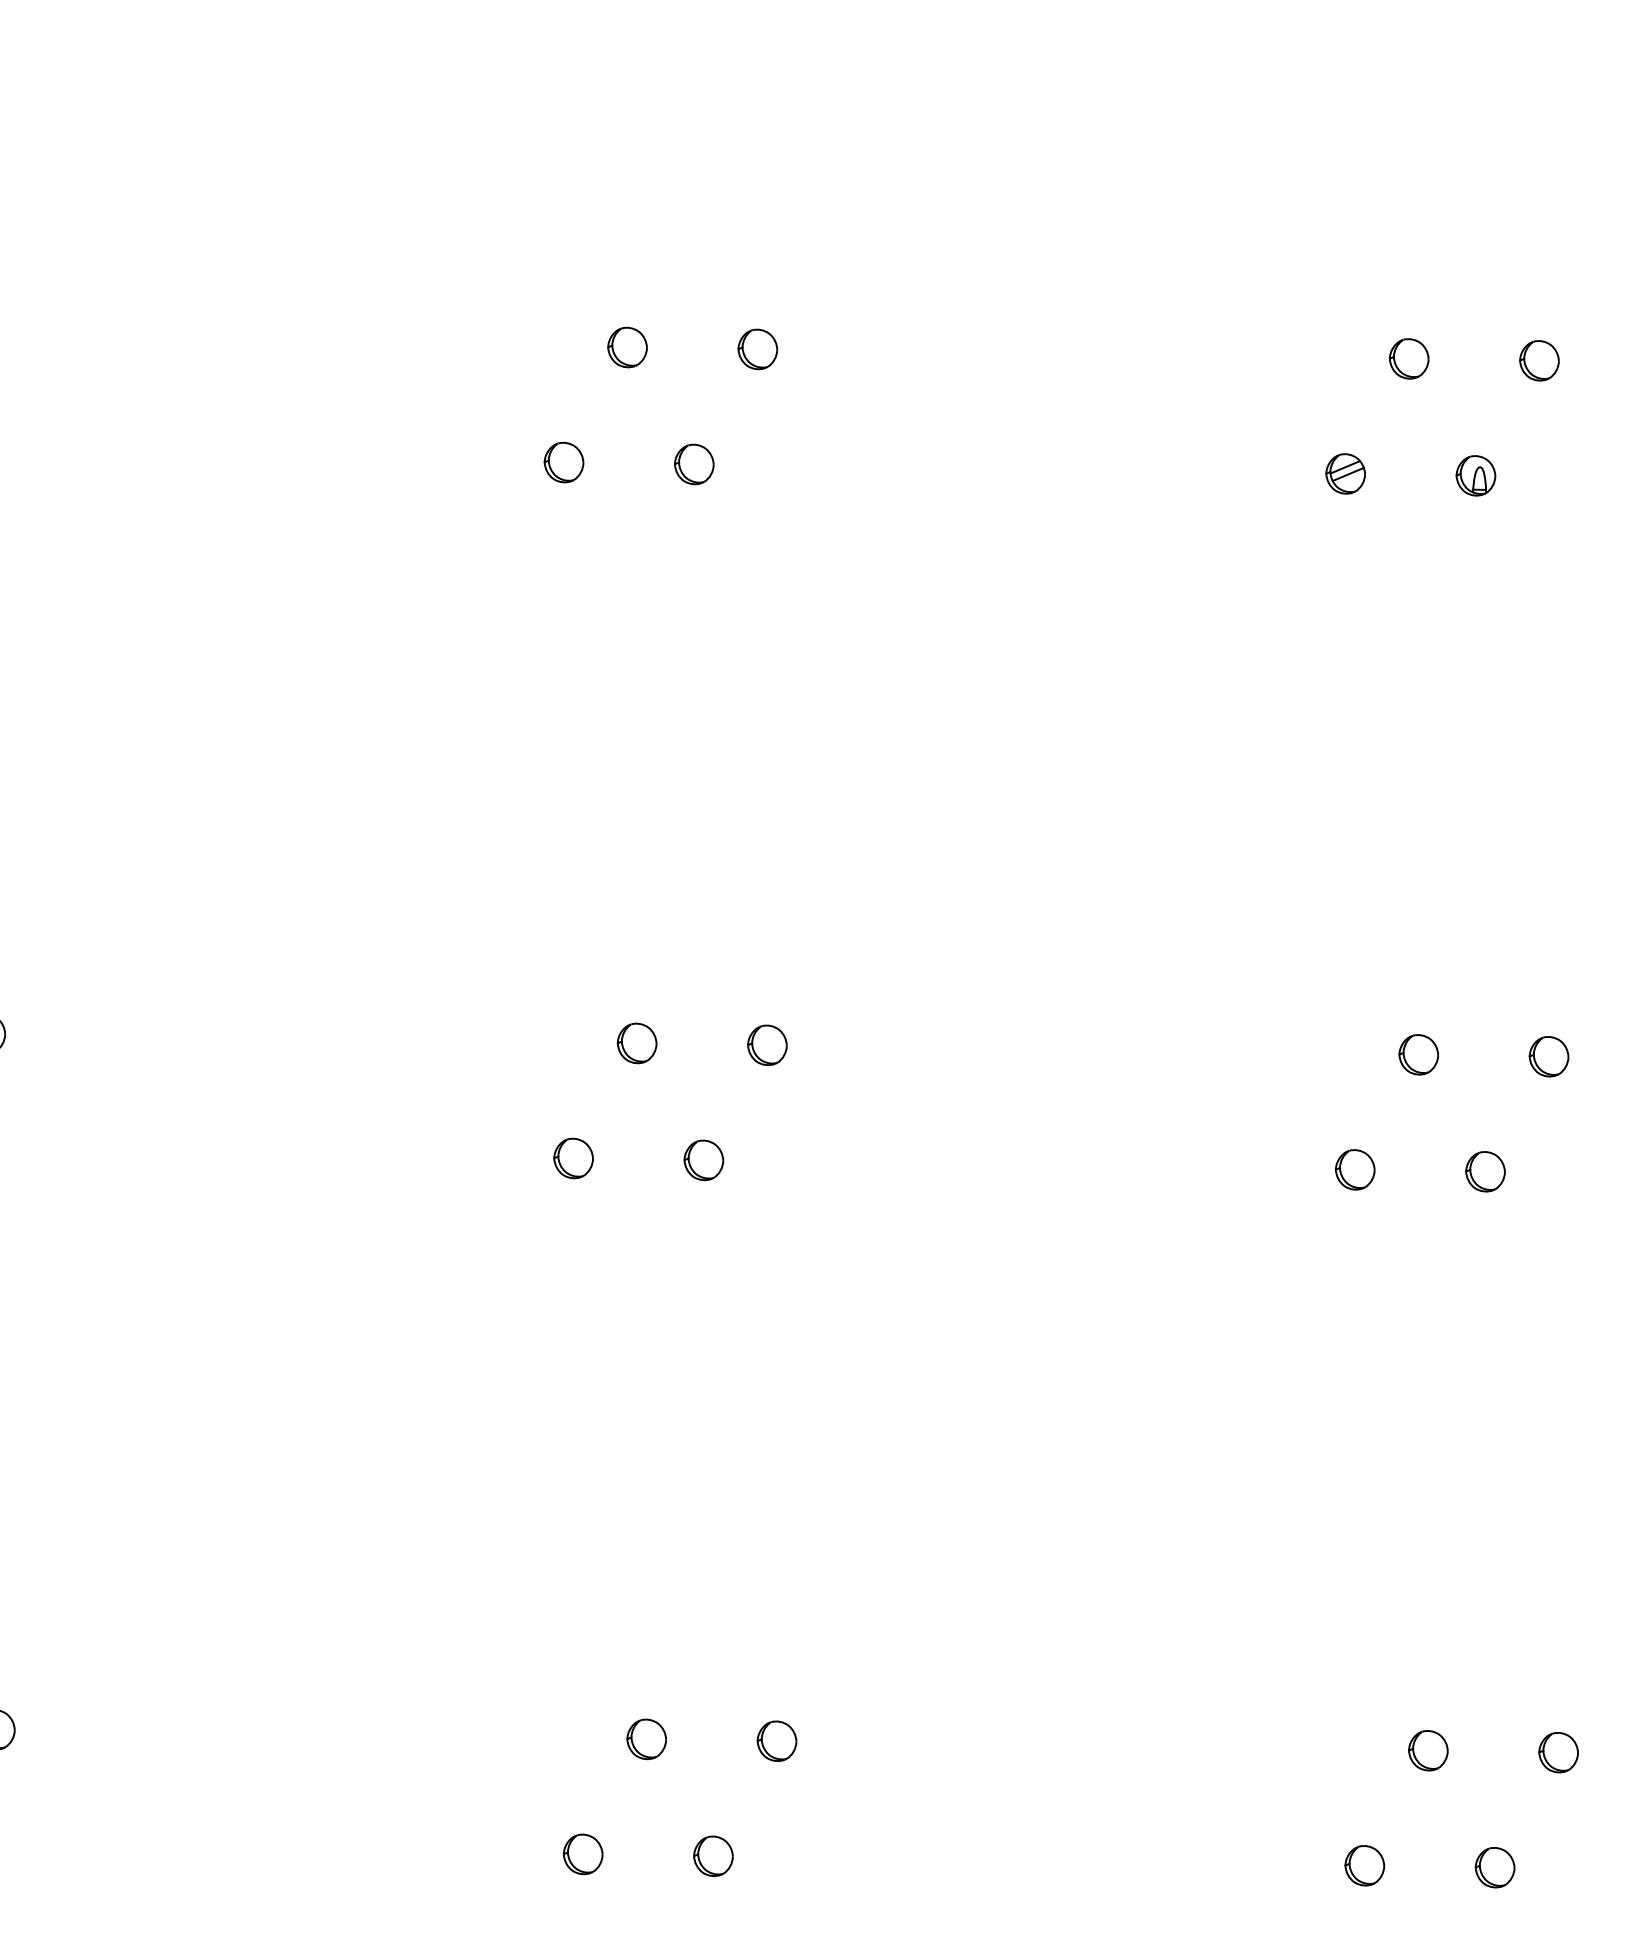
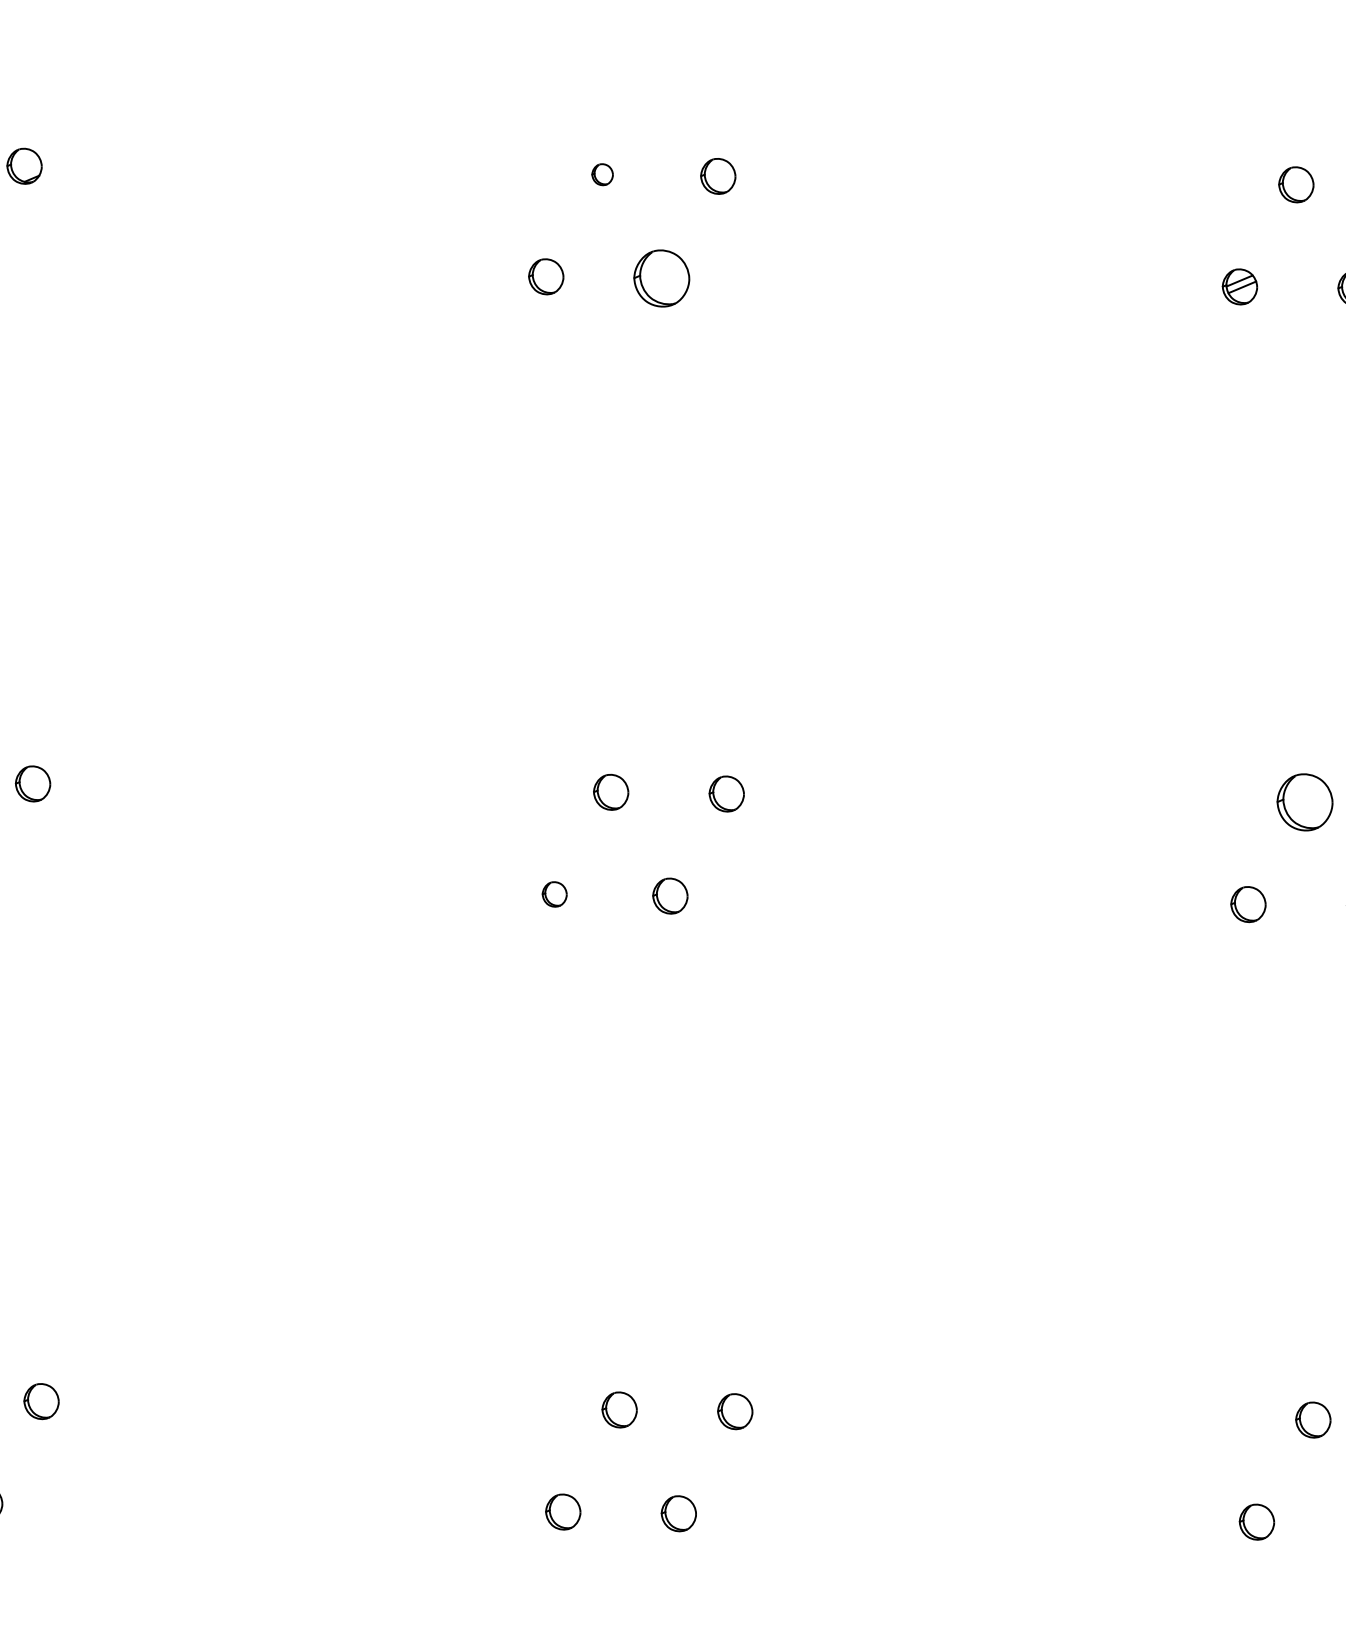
part: (627, 347) -> (602, 174), size x0.6
part: (694, 464) -> (662, 278), size x1.6
part: (1418, 1054) -> (1304, 802), size x1.6
part: (573, 1158) -> (554, 894), size x0.7

